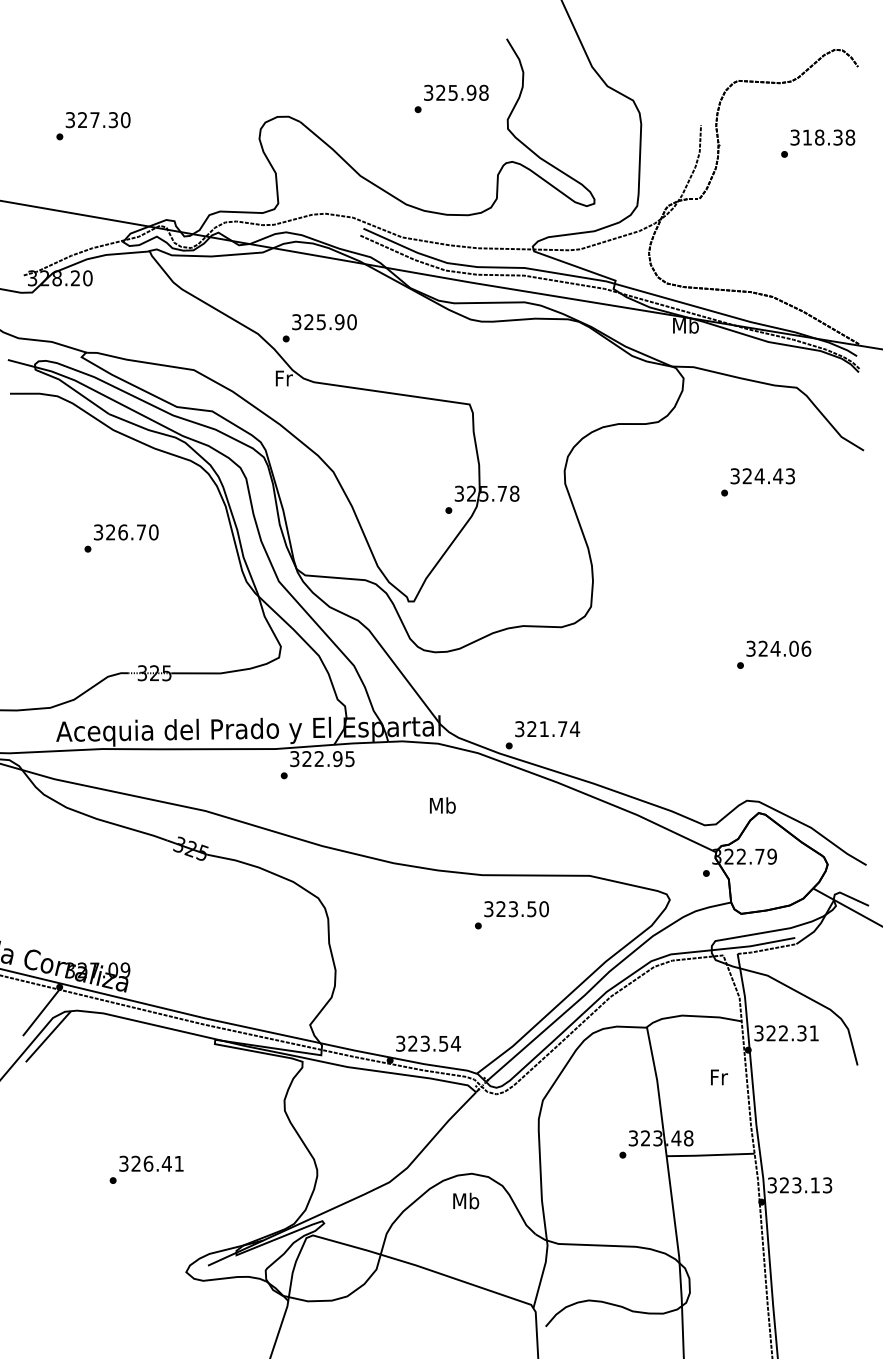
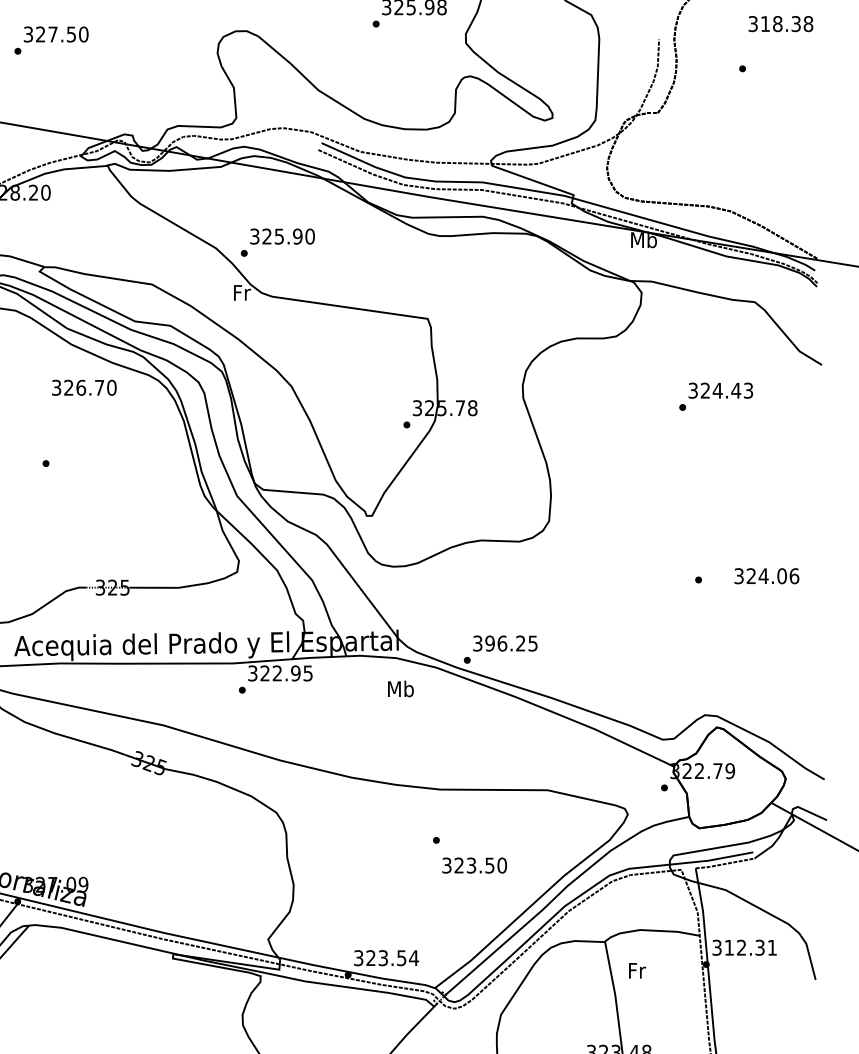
text: (113, 119) -> (71, 33), 327.30 -> 327.50
text: (822, 137) -> (780, 23), moved
text: (126, 532) -> (84, 387), moved
text: (778, 648) -> (766, 575), moved
text: (553, 729) -> (511, 643), 321.74 -> 396.25
text: (442, 805) -> (400, 688), moved
text: (516, 909) -> (474, 865), moved
text: (770, 1033) -> (728, 947), 322.31 -> 312.31
text: (719, 1077) -> (637, 970), moved

